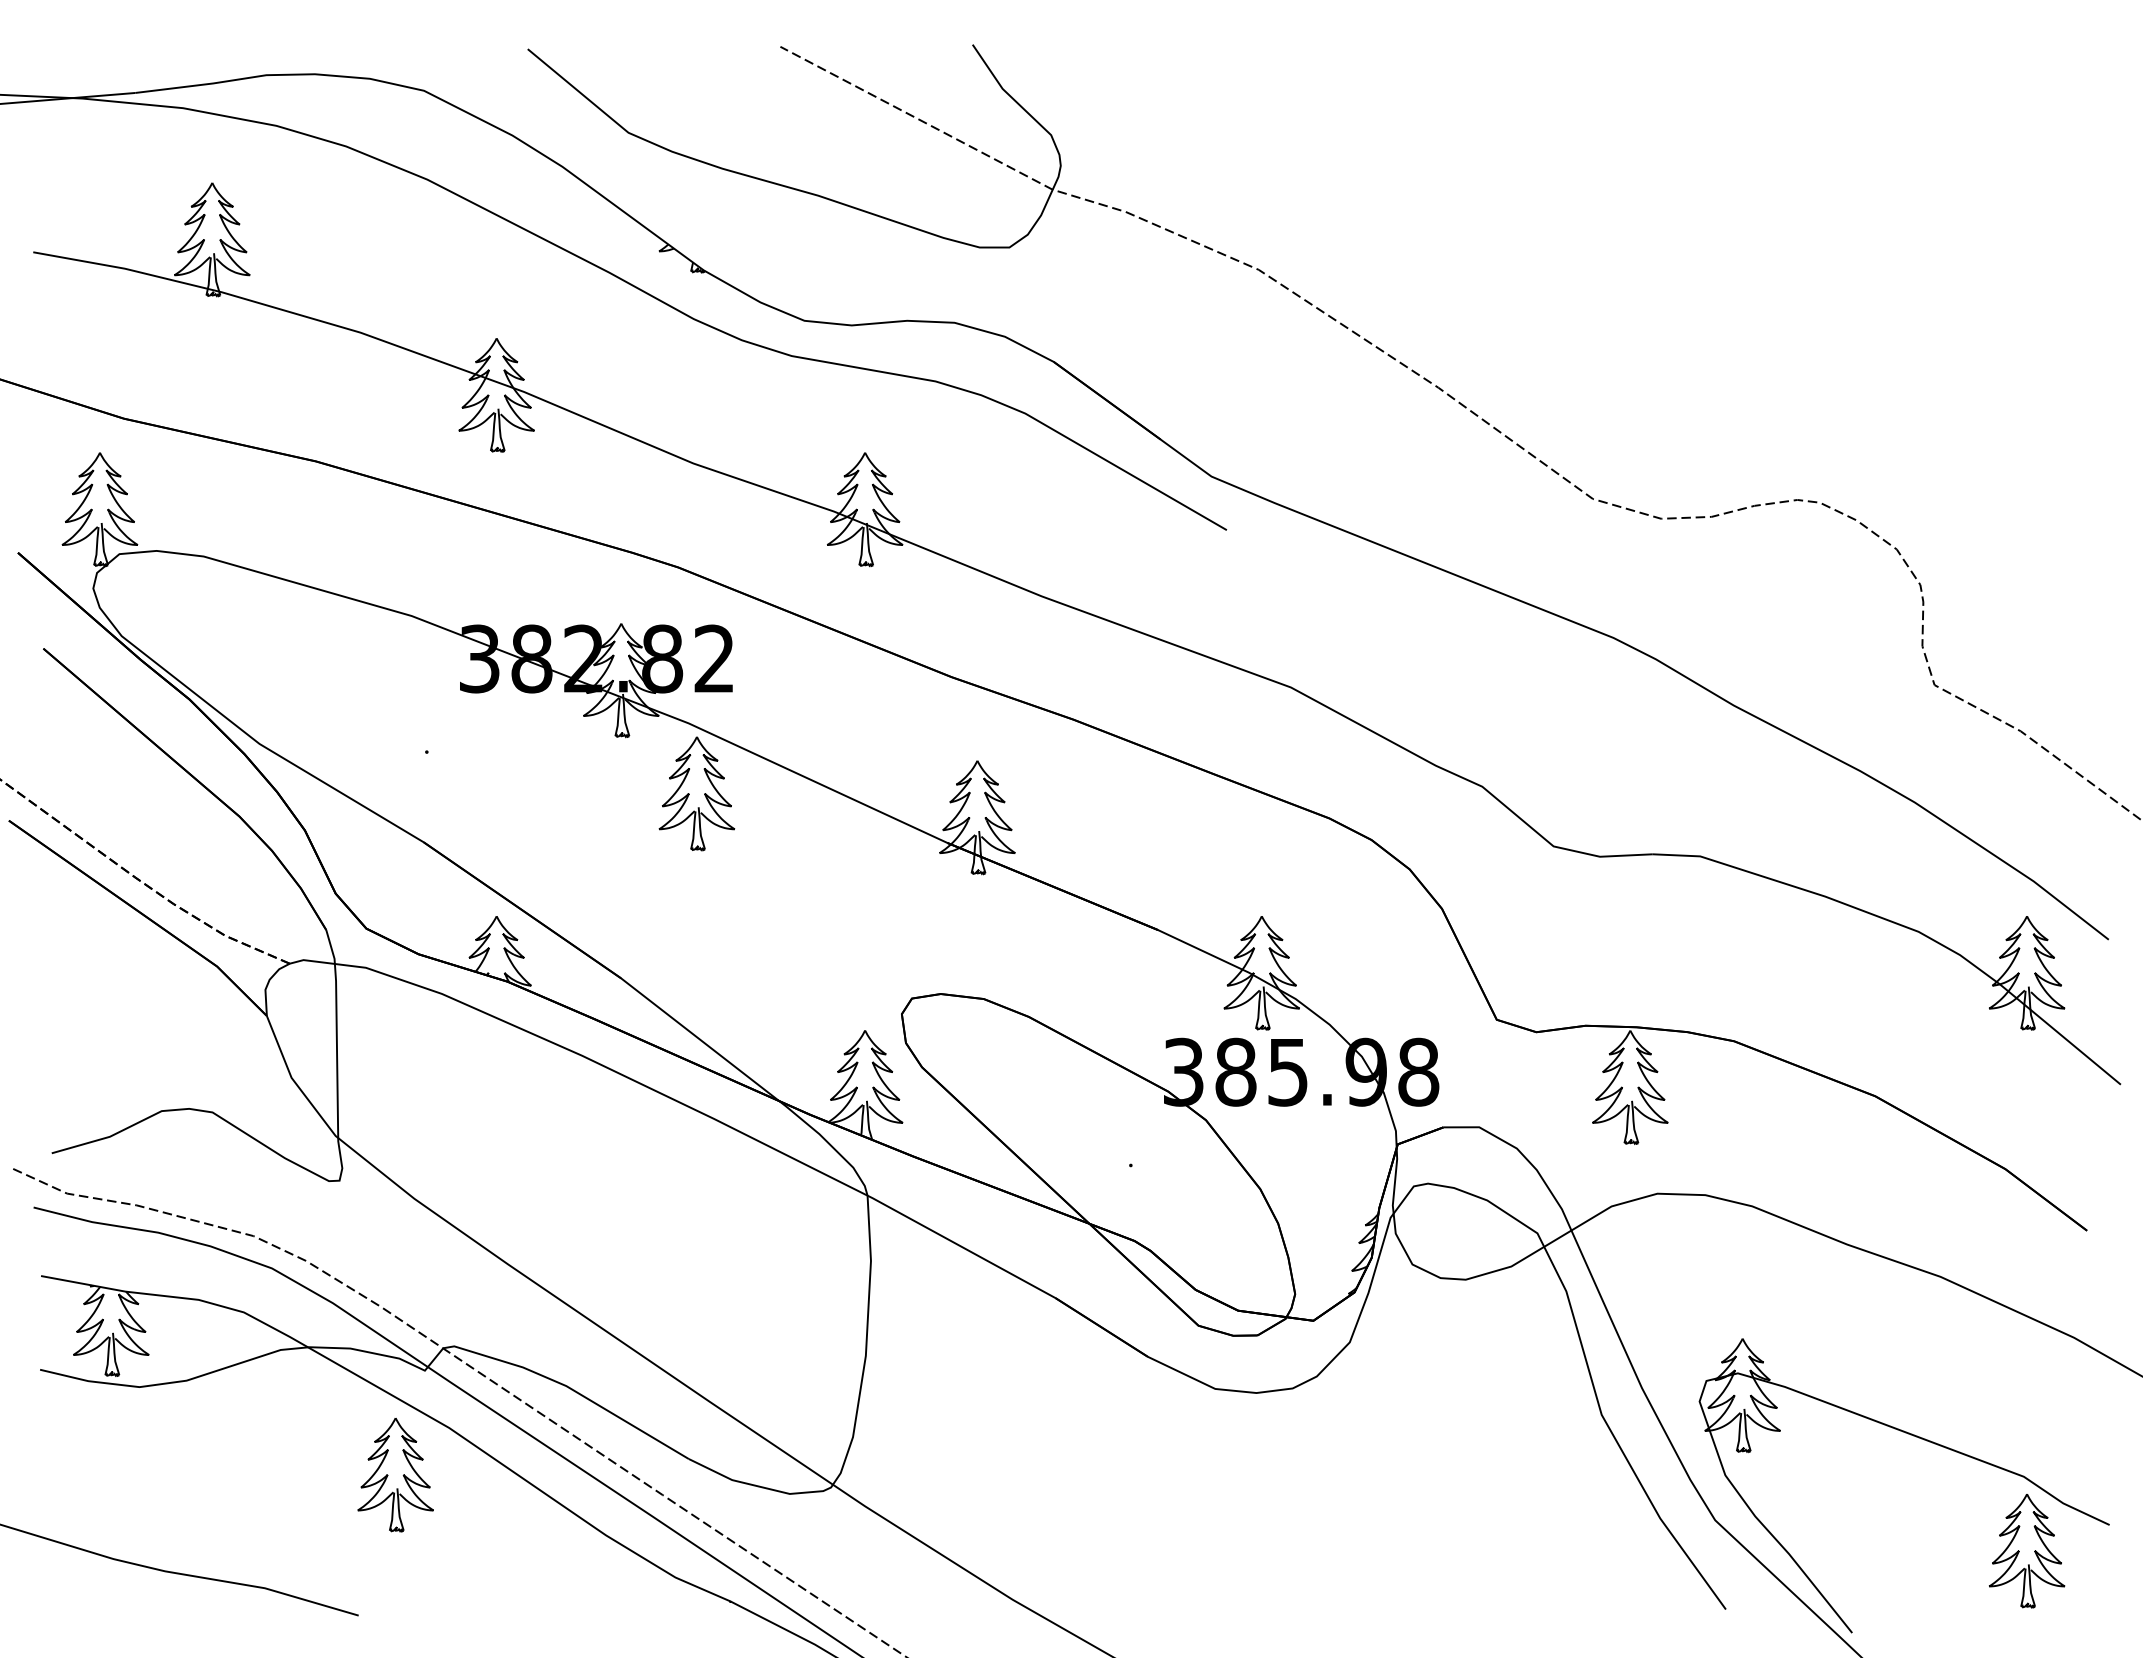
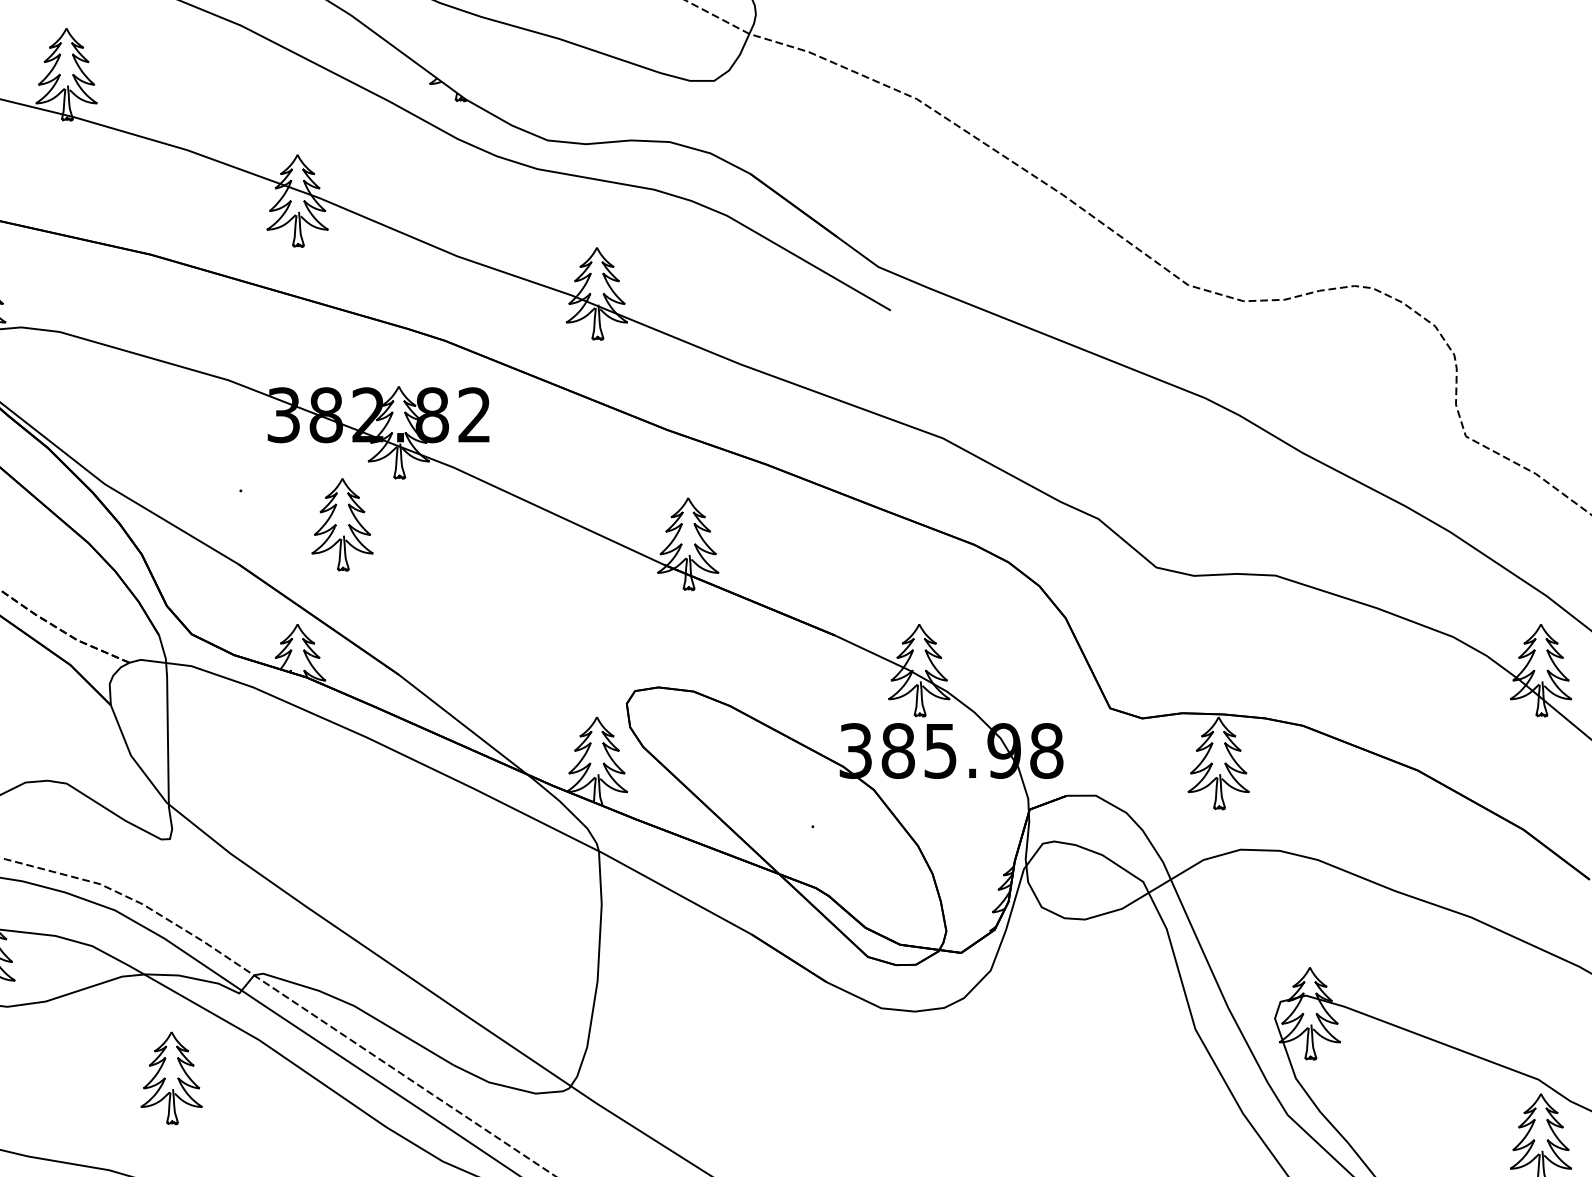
part: (696, 793) -> (342, 524), moved
part: (395, 1475) -> (171, 1078), moved

